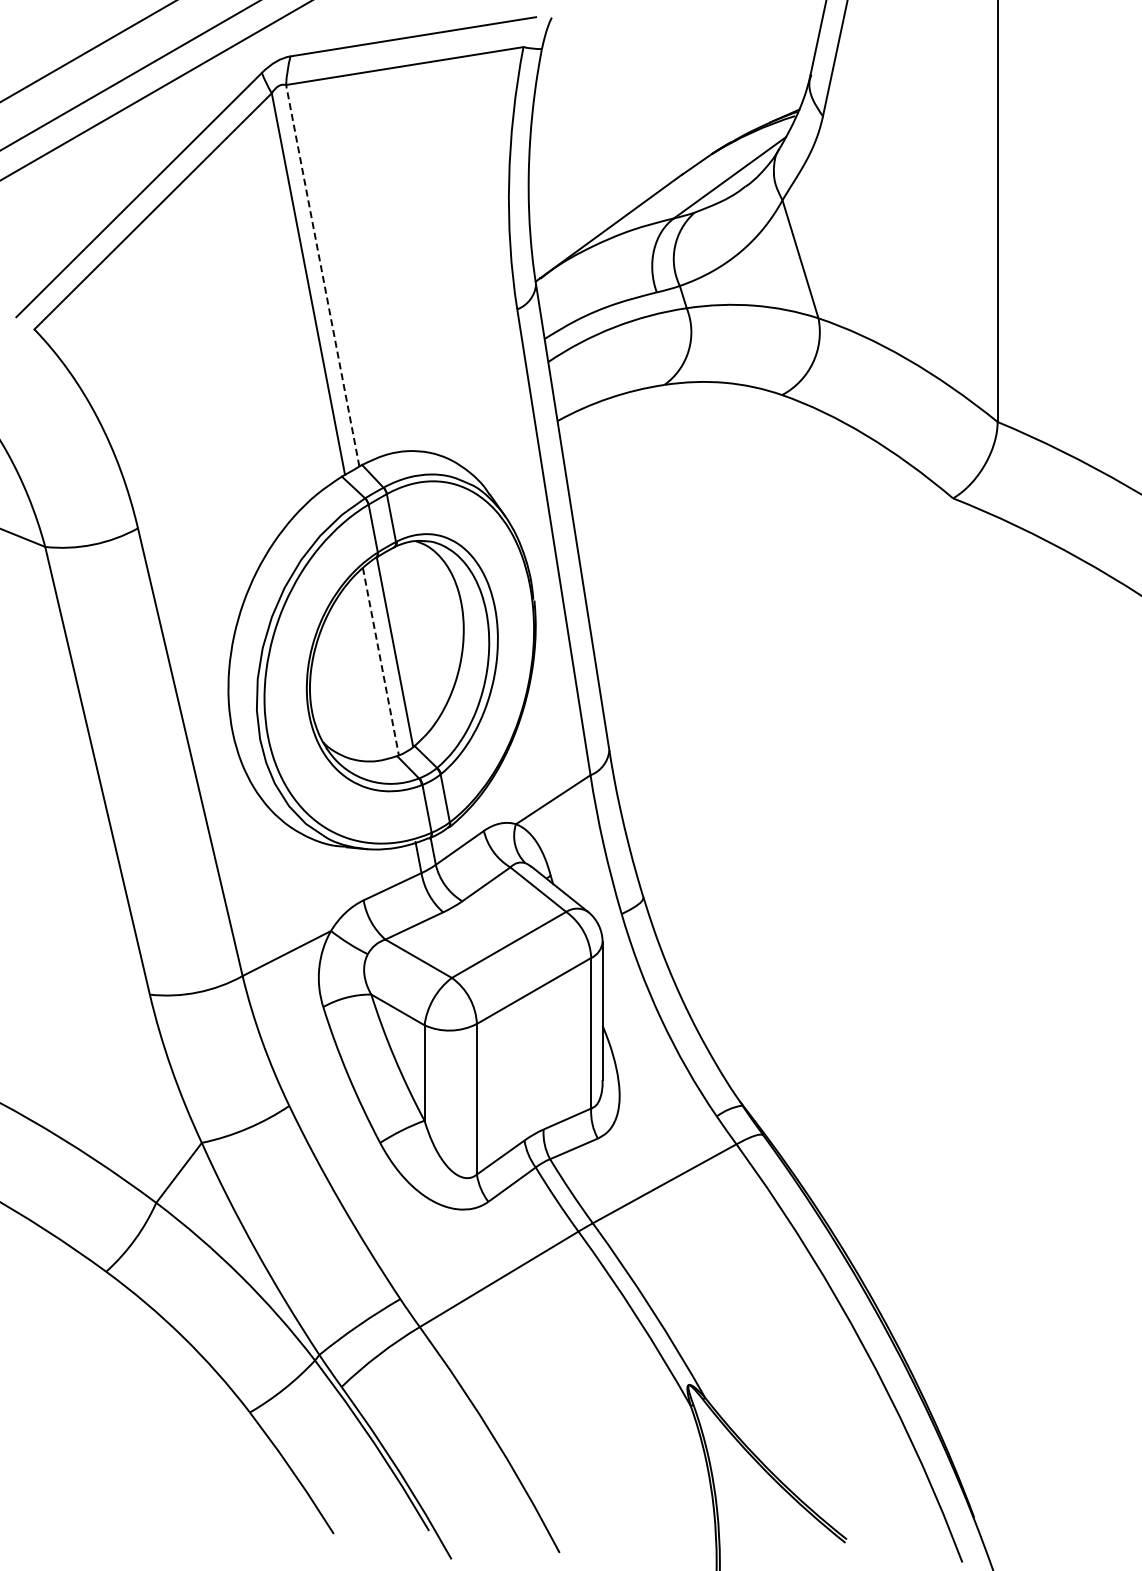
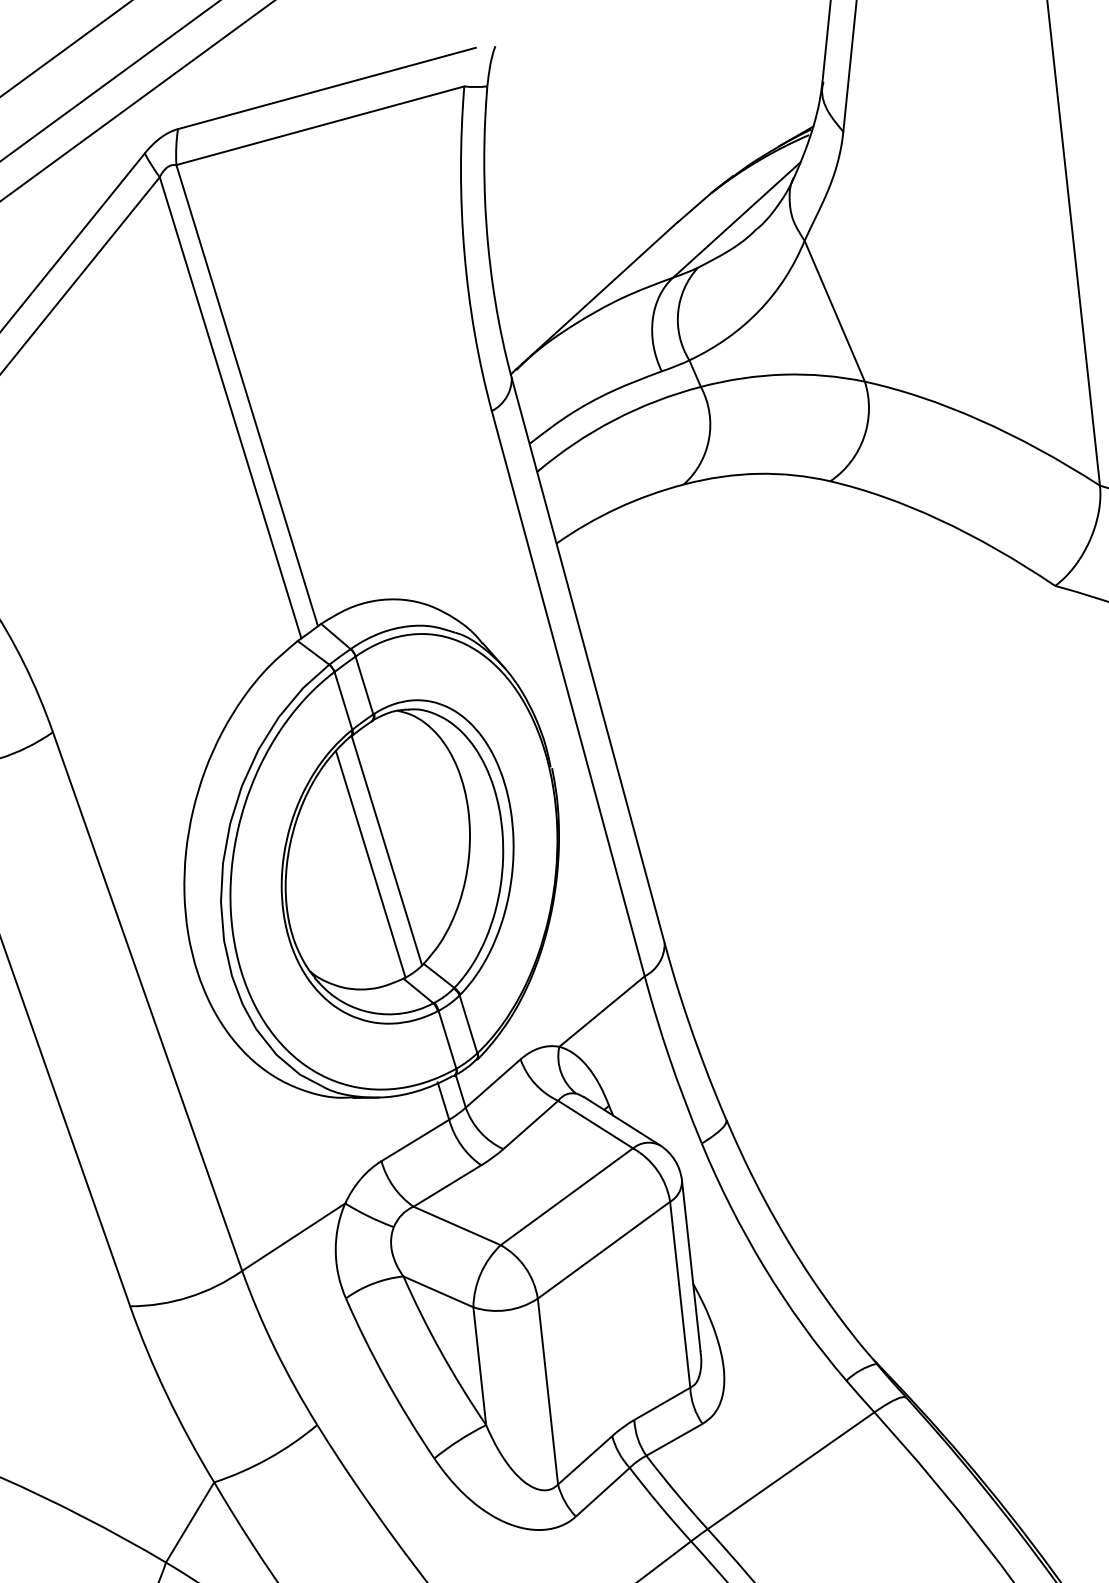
line: (322, 275) -> (246, 395), dashed -> solid
line: (381, 662) -> (371, 865), dashed -> solid

